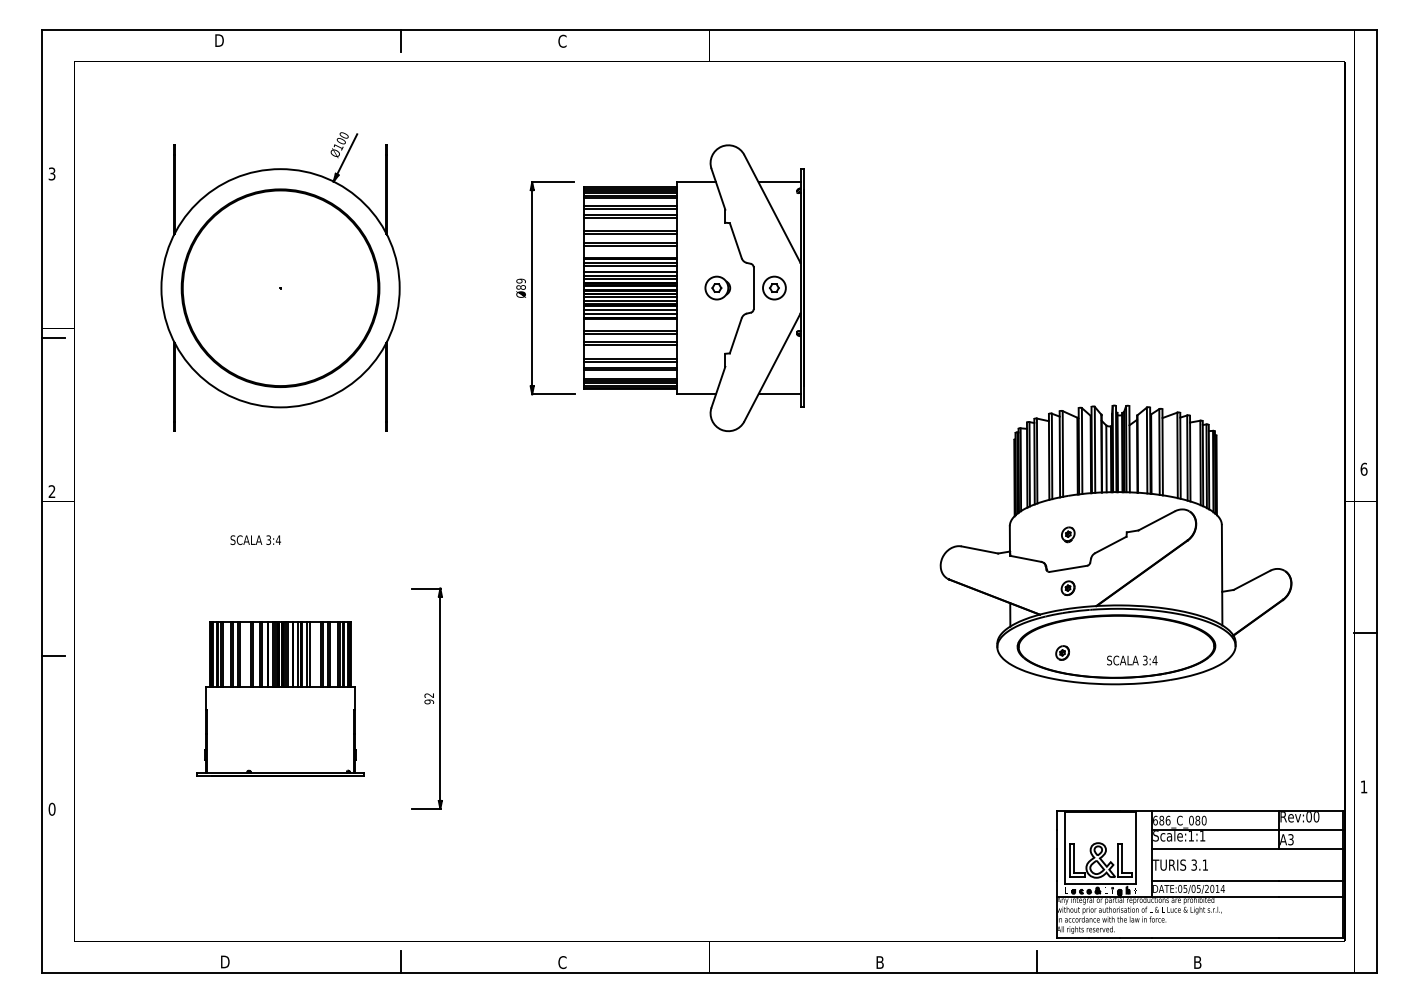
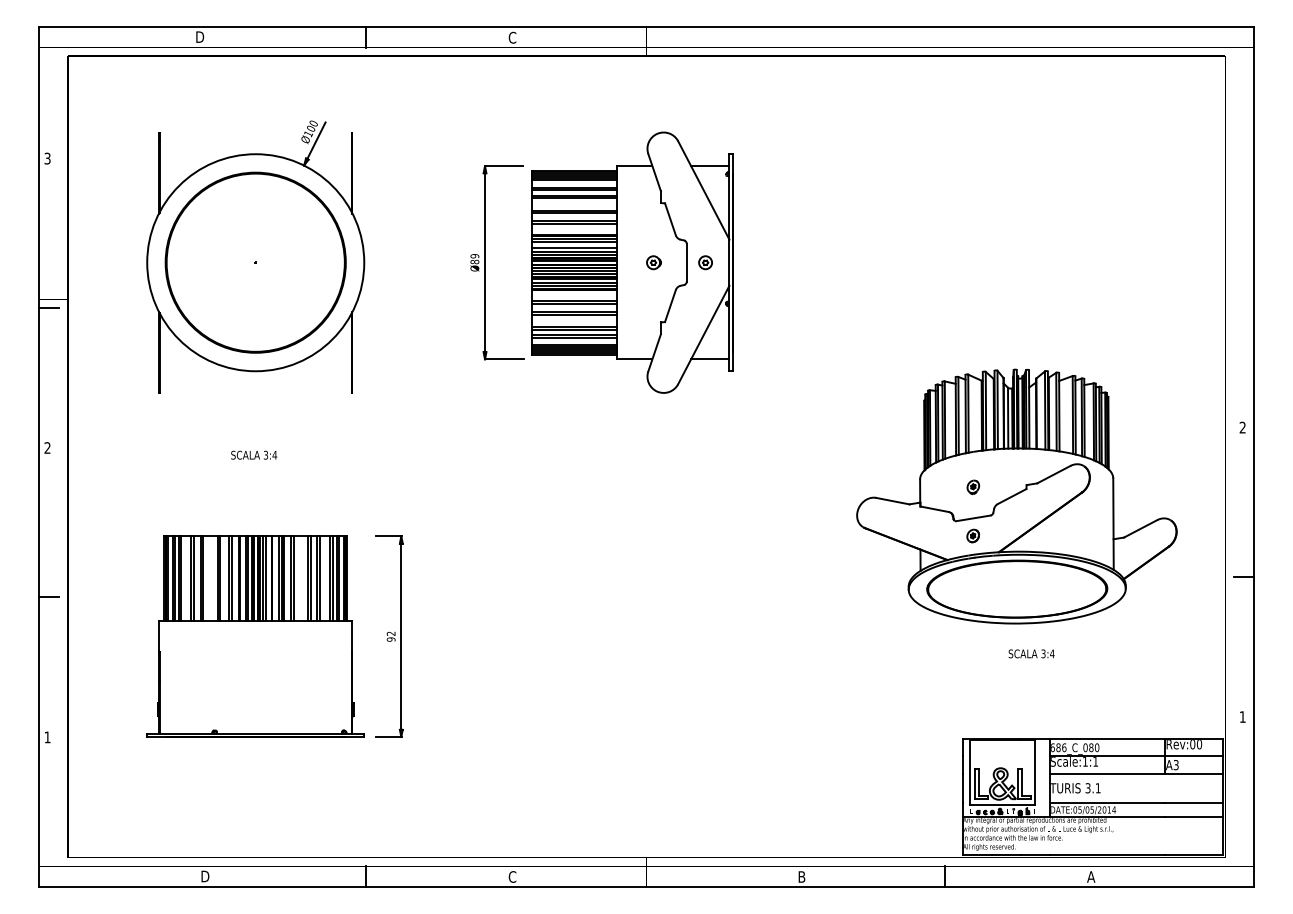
part: (717, 287) -> (653, 262), size x0.62
part: (774, 287) -> (705, 262), size x0.62
text: (1363, 469) -> (1242, 427), 6 -> 2
text: (256, 539) -> (254, 454), moved
part: (1061, 652) -> (967, 594), removed
text: (1132, 660) -> (1031, 653), moved
part: (280, 698) -> (255, 636), size x1.43
text: (51, 809) -> (47, 737), 0 -> 1
text: (1197, 961) -> (1091, 876), B -> A

